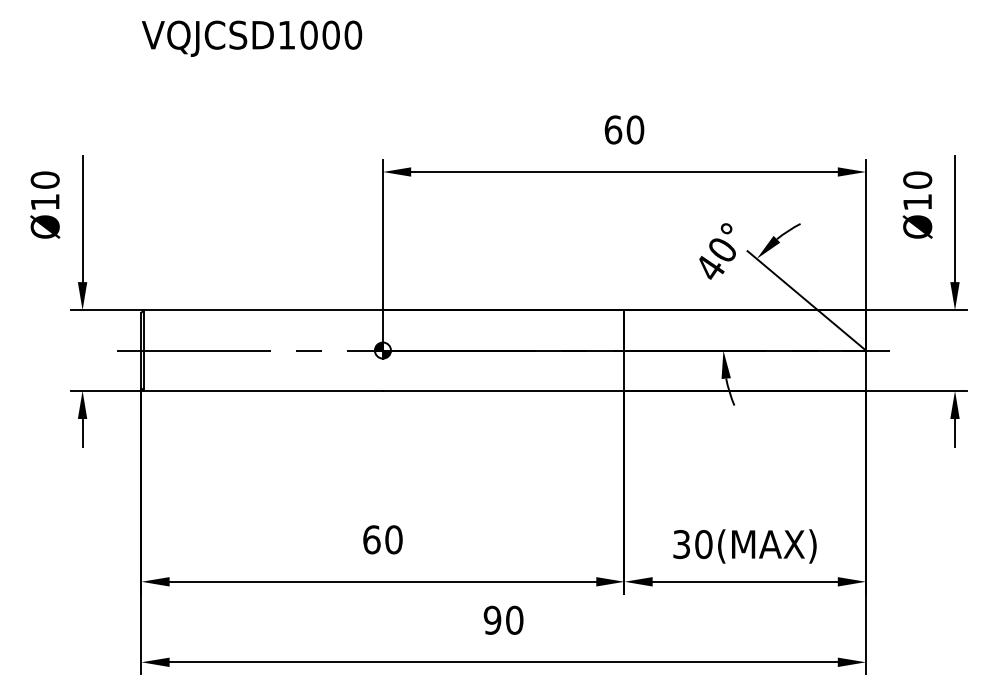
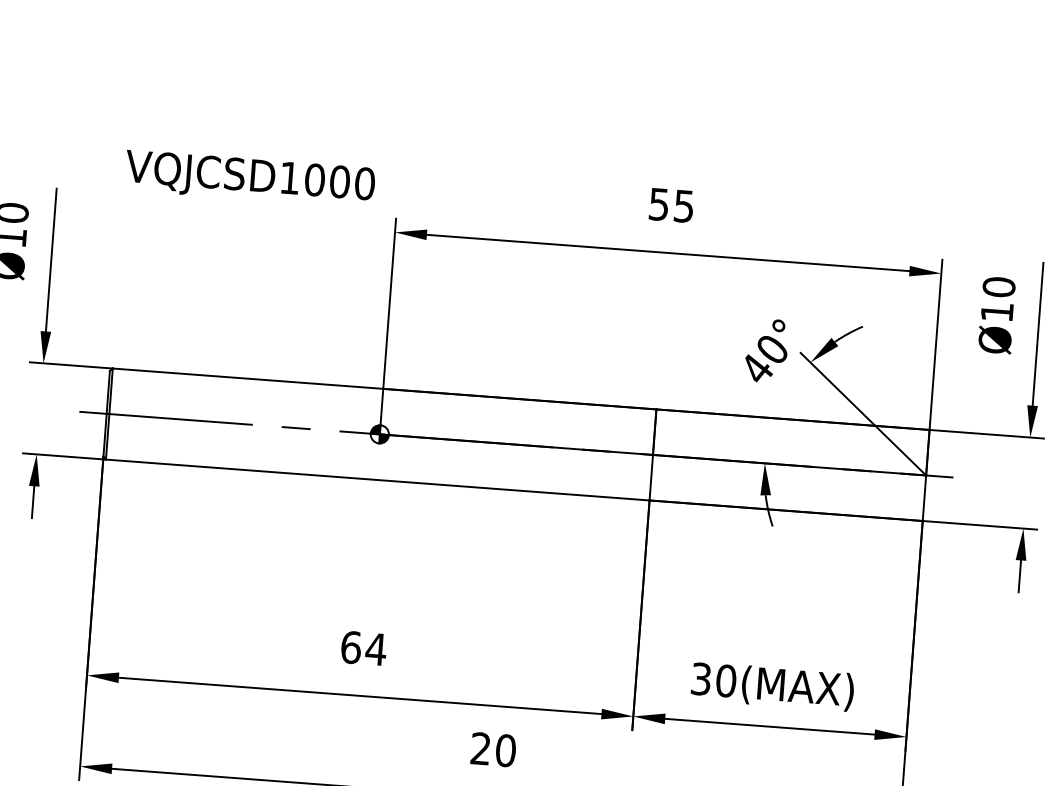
text: (252, 38) -> (250, 178), moved
text: (624, 129) -> (671, 204), 60 -> 55
text: (393, 539) -> (375, 648), 60 -> 64
text: (492, 619) -> (480, 747), 90 -> 20

